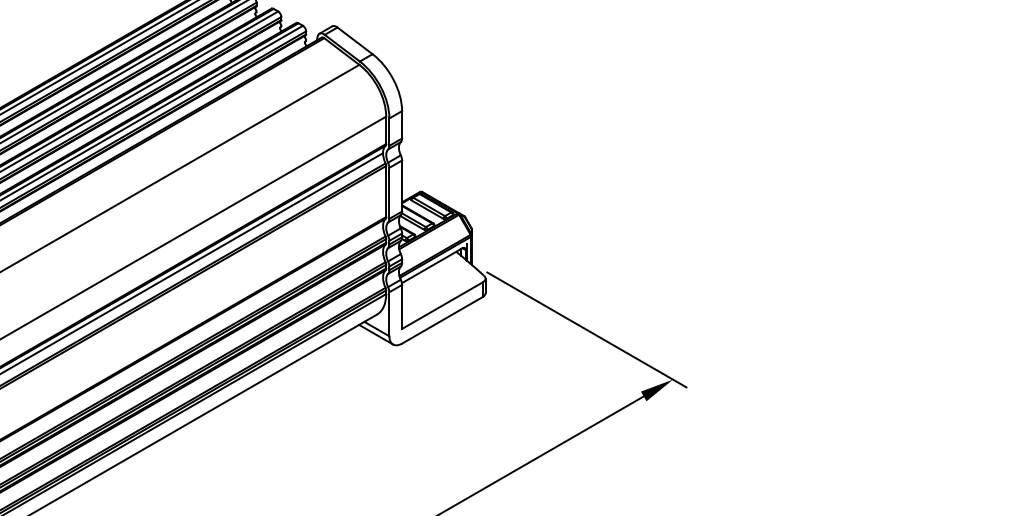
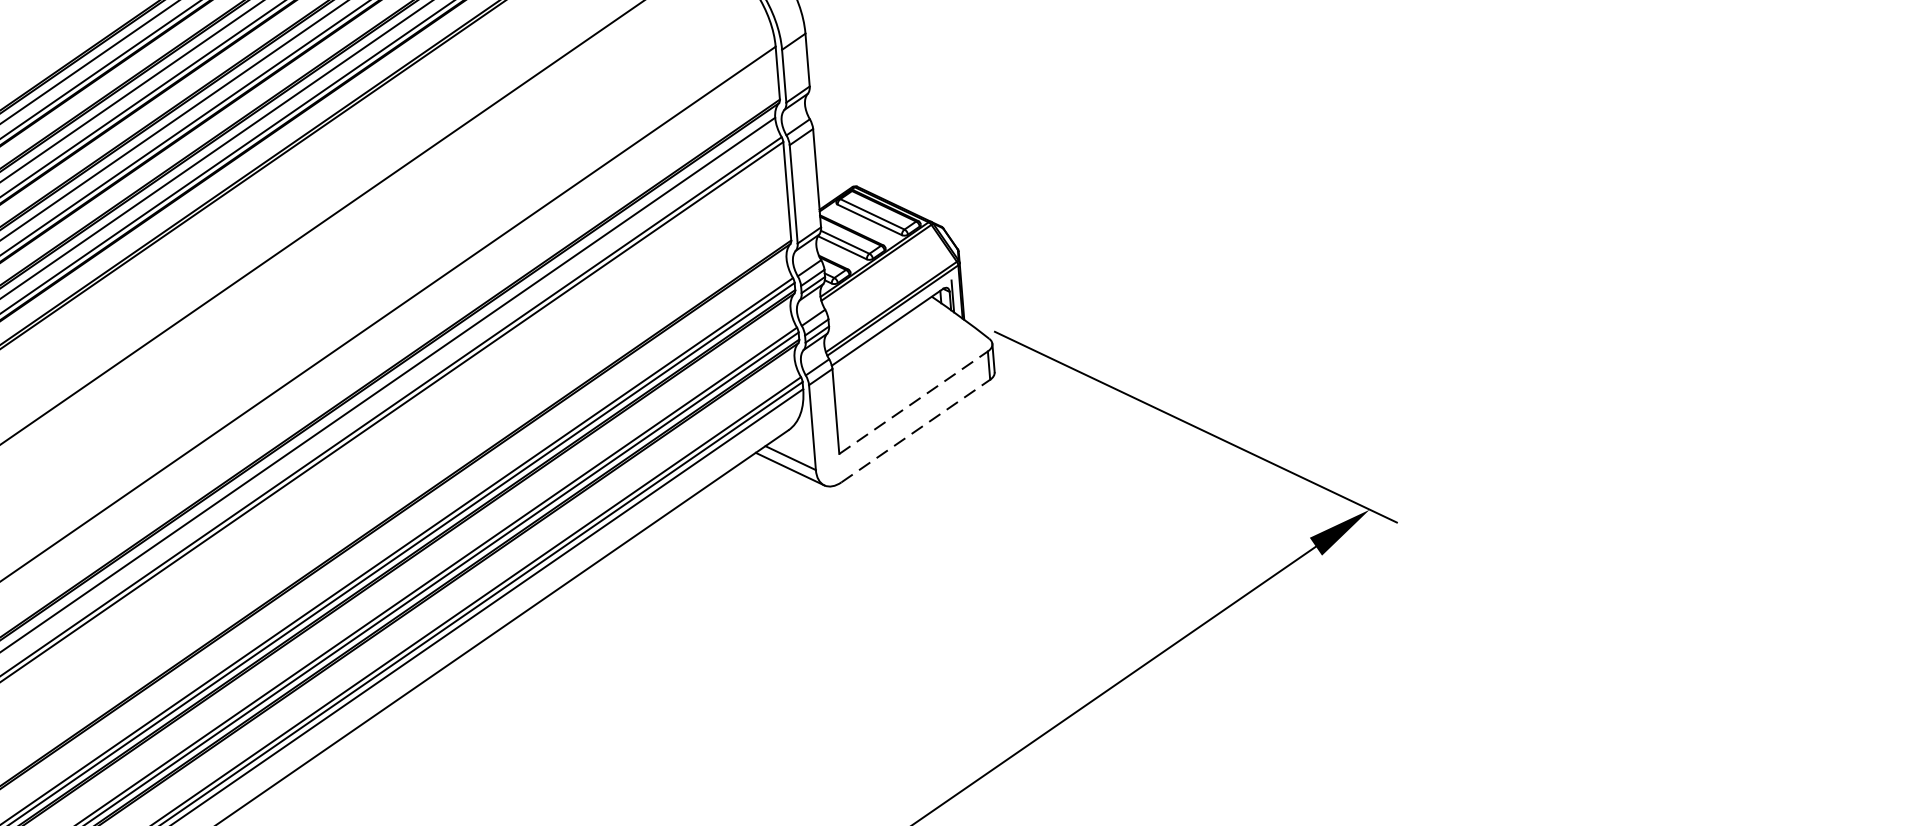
line: (442, 305) -> (913, 402), solid -> dashed
line: (442, 320) -> (915, 431), solid -> dashed

